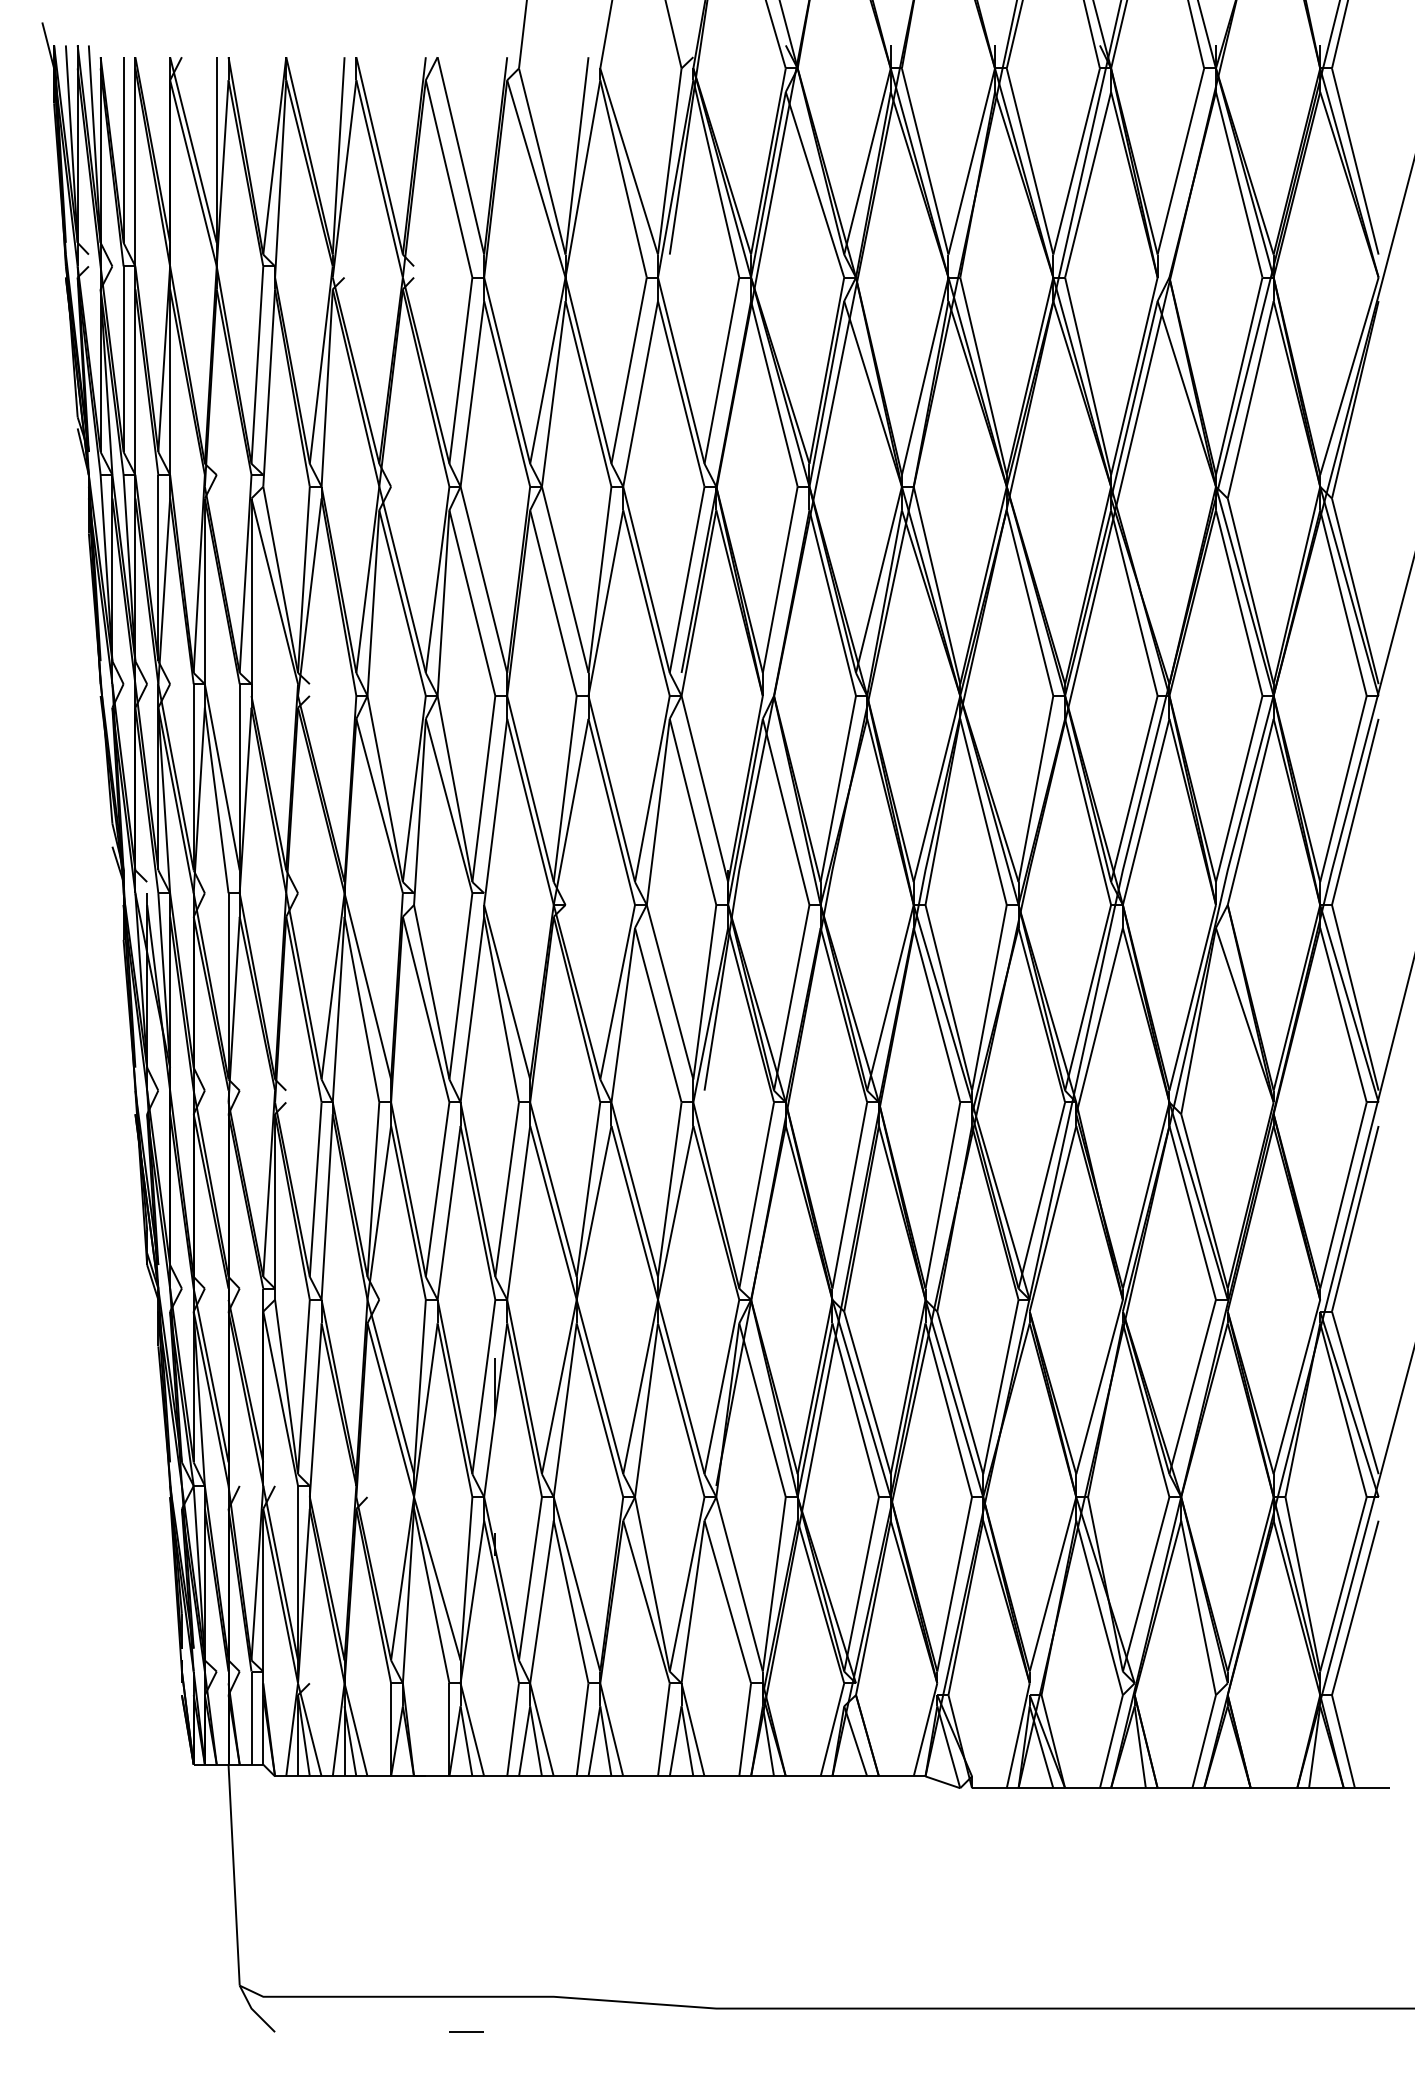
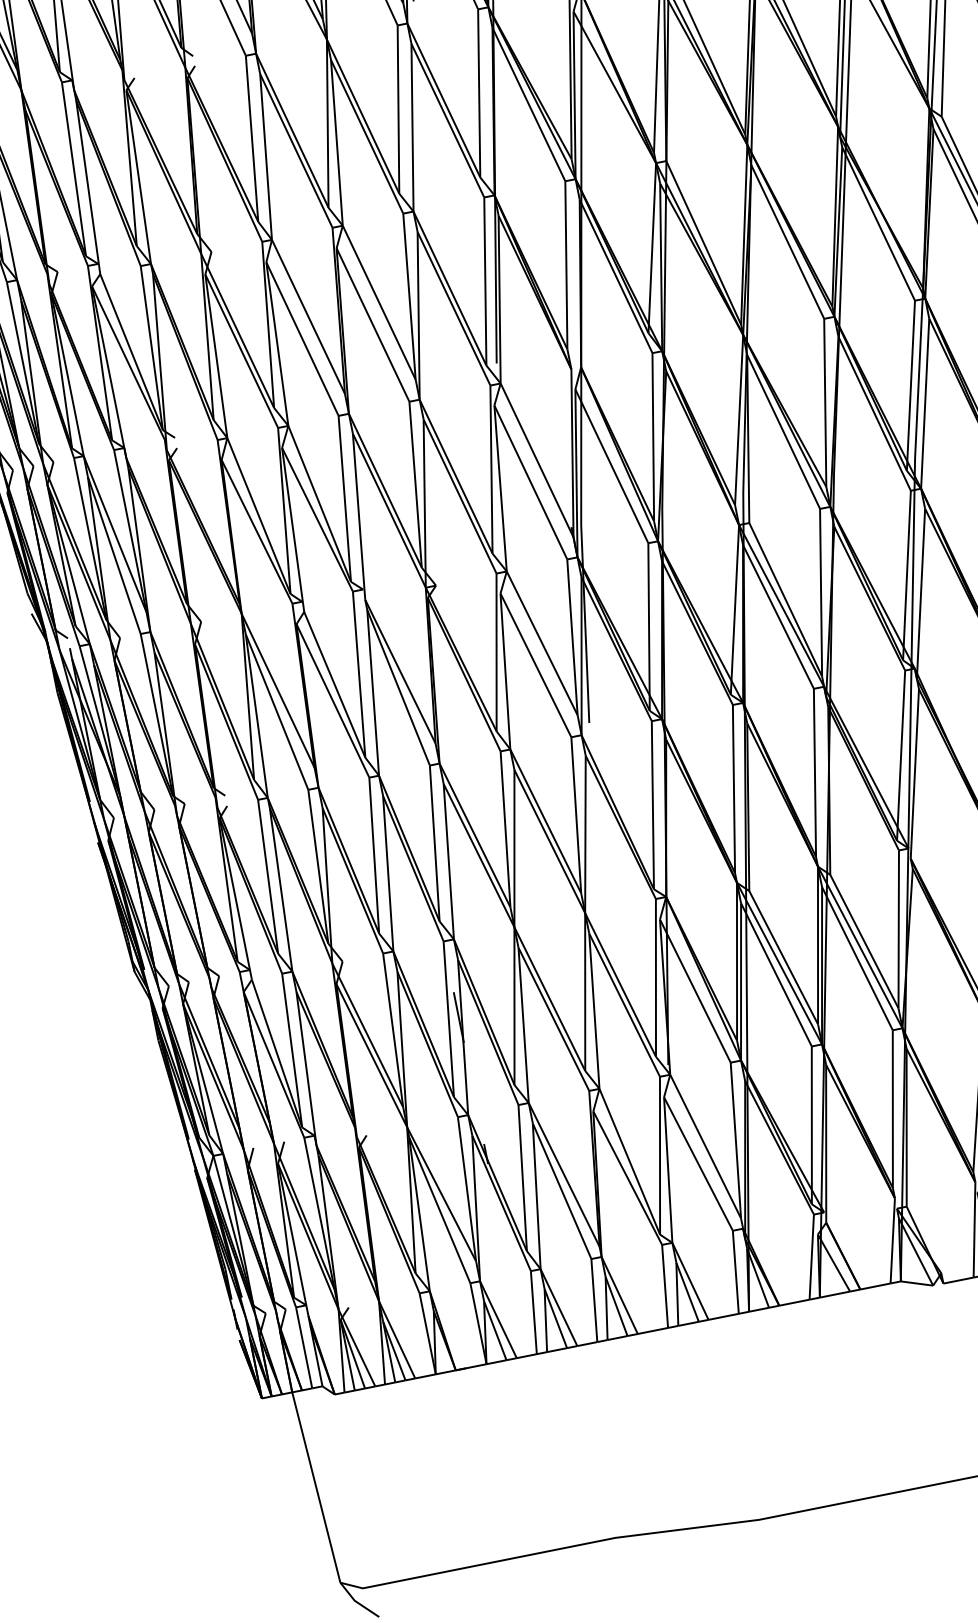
line: (466, 2031) -> (545, 1583), removed

